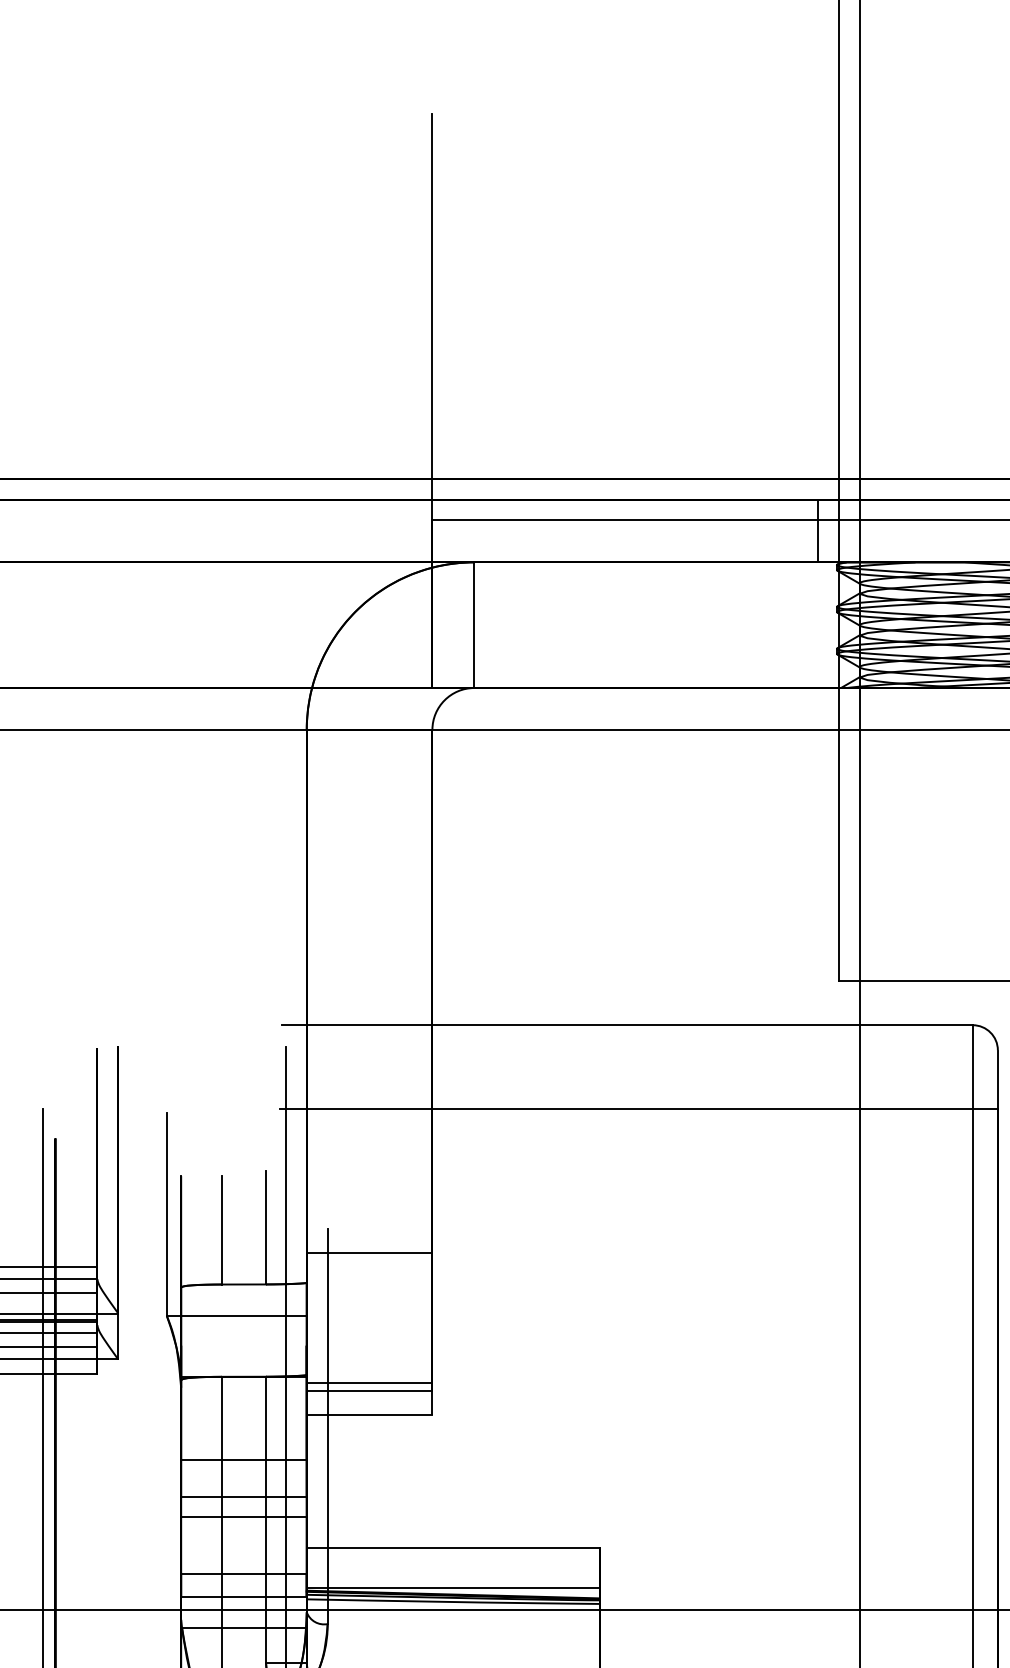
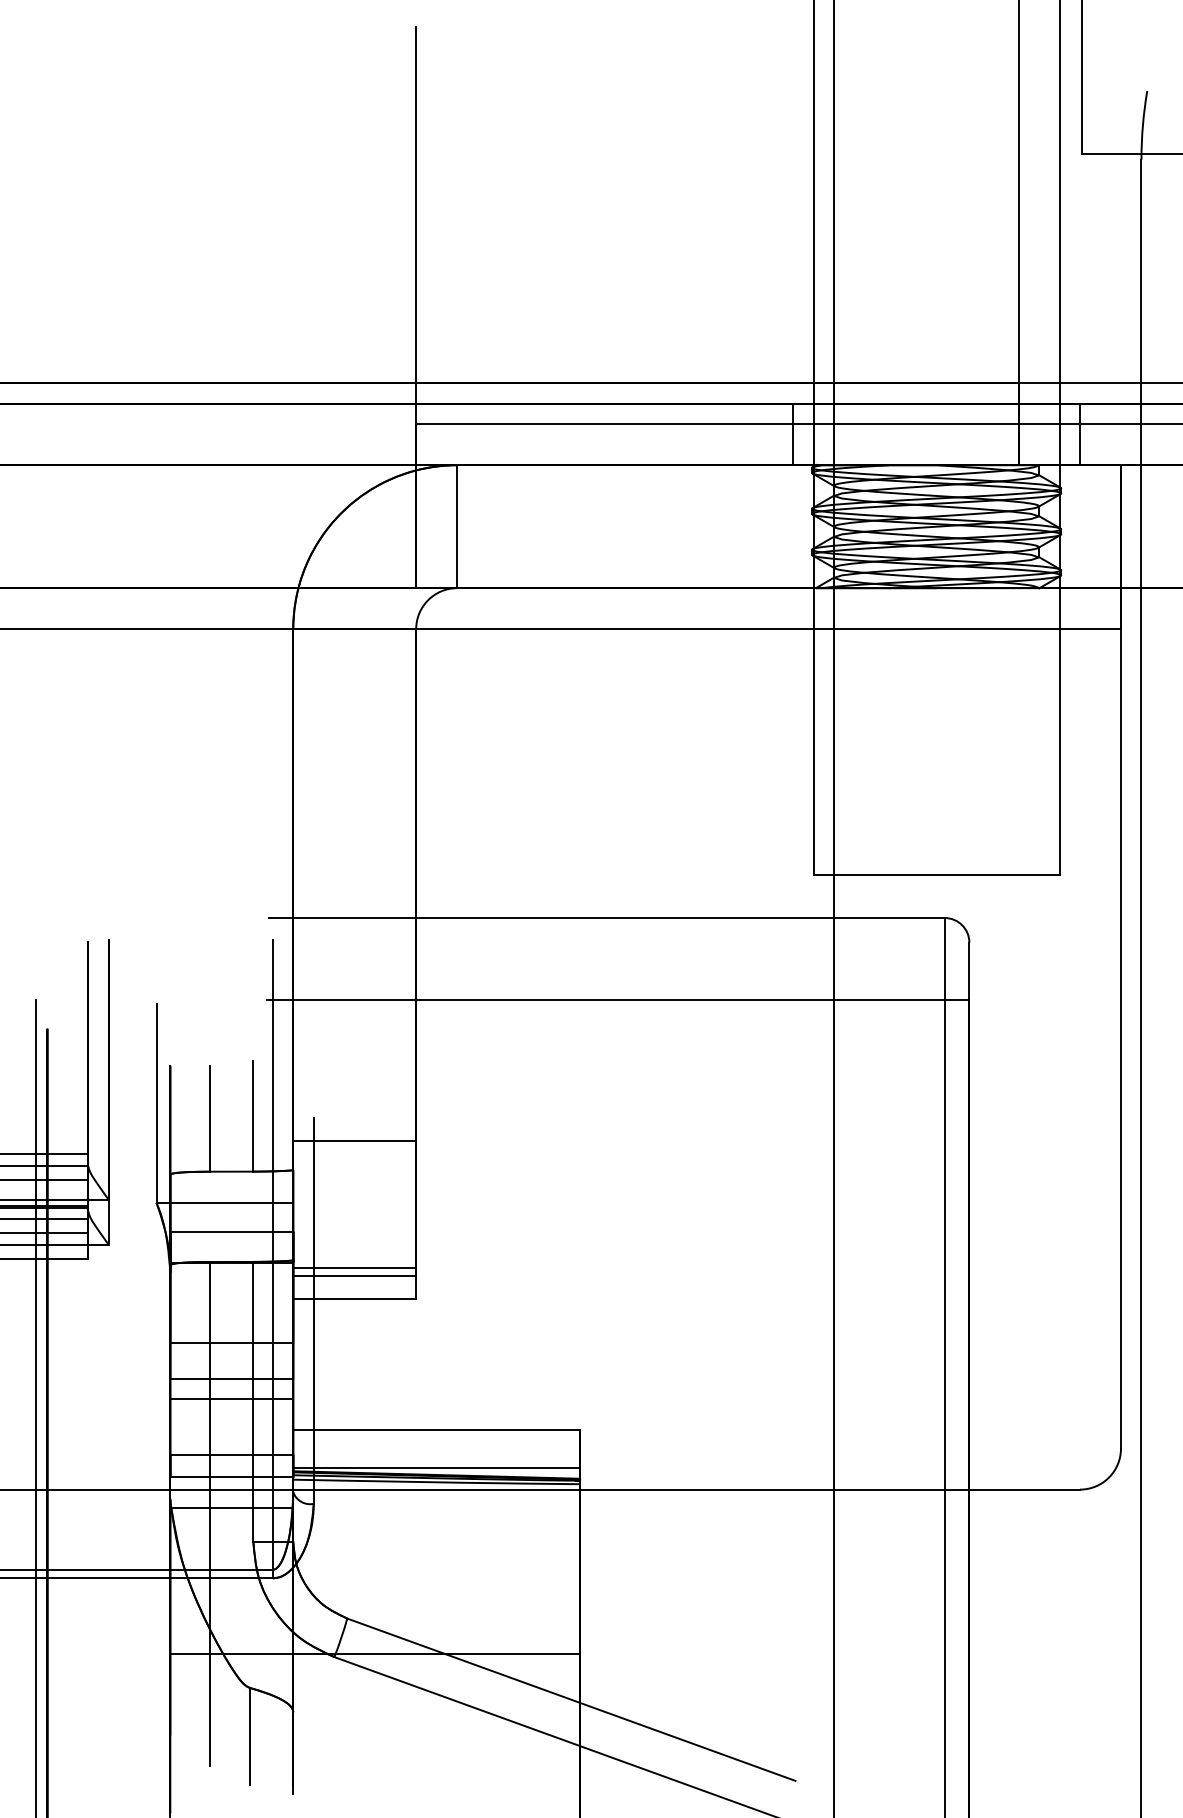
line: (243, 1345) -> (231, 1231), added

